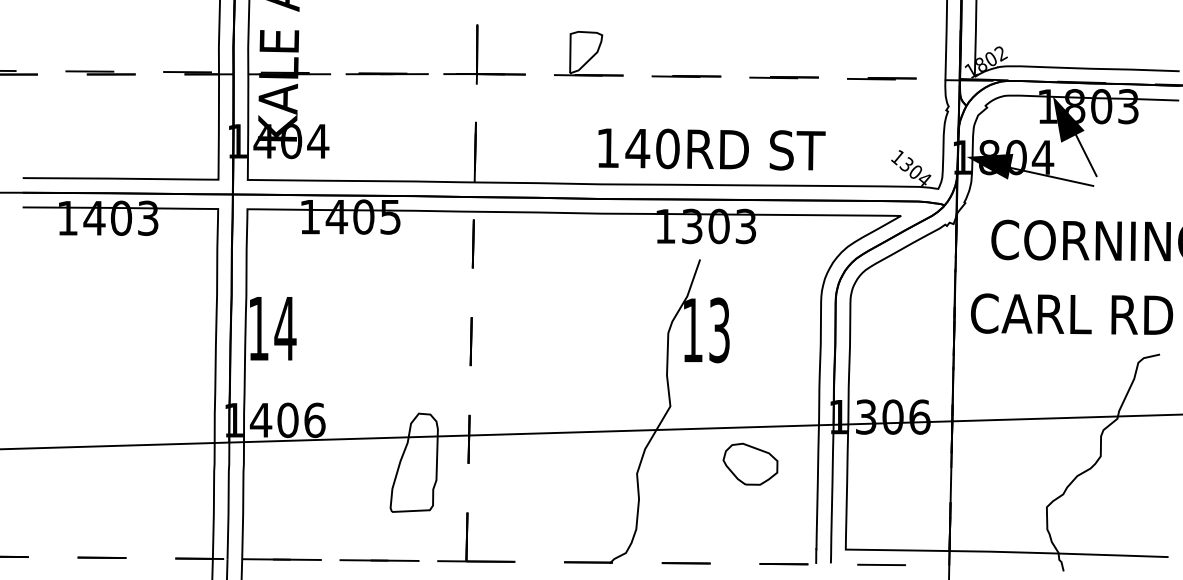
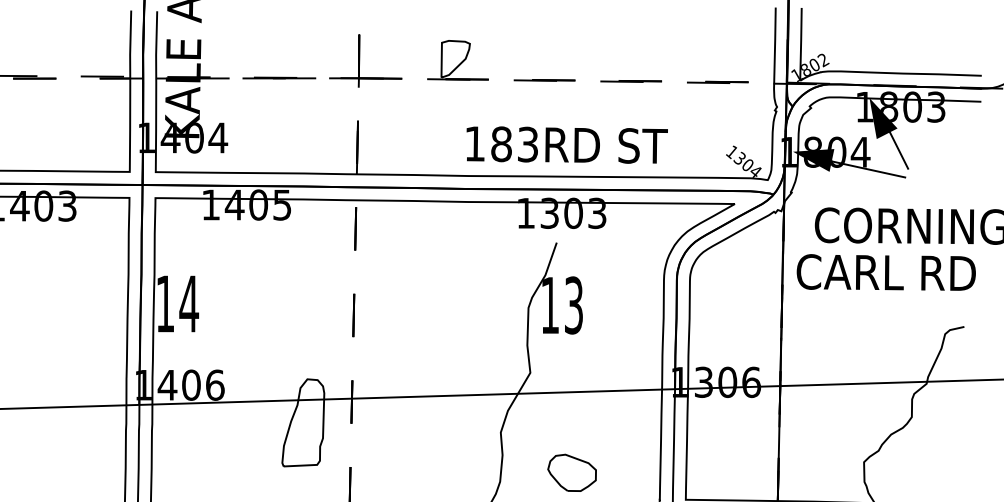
text: (652, 148) -> (514, 144), 140RD -> 183RD
text: (1071, 313) -> (885, 271), moved
part: (750, 463) -> (572, 472), moved

